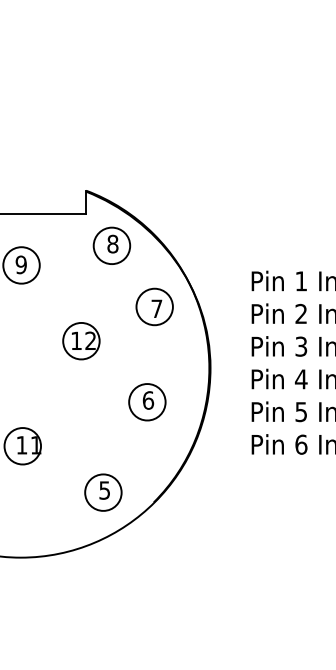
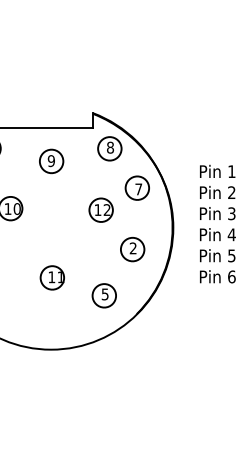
part: (80, 340) -> (100, 209), moved
text: (147, 400) -> (132, 248), 6 -> 2
part: (102, 492) -> (103, 295), moved

